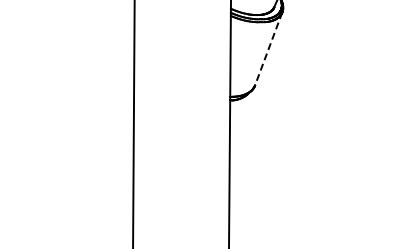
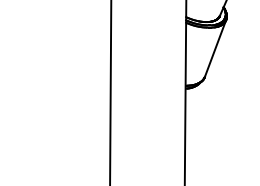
line: (268, 49) -> (215, 48), dashed -> solid

